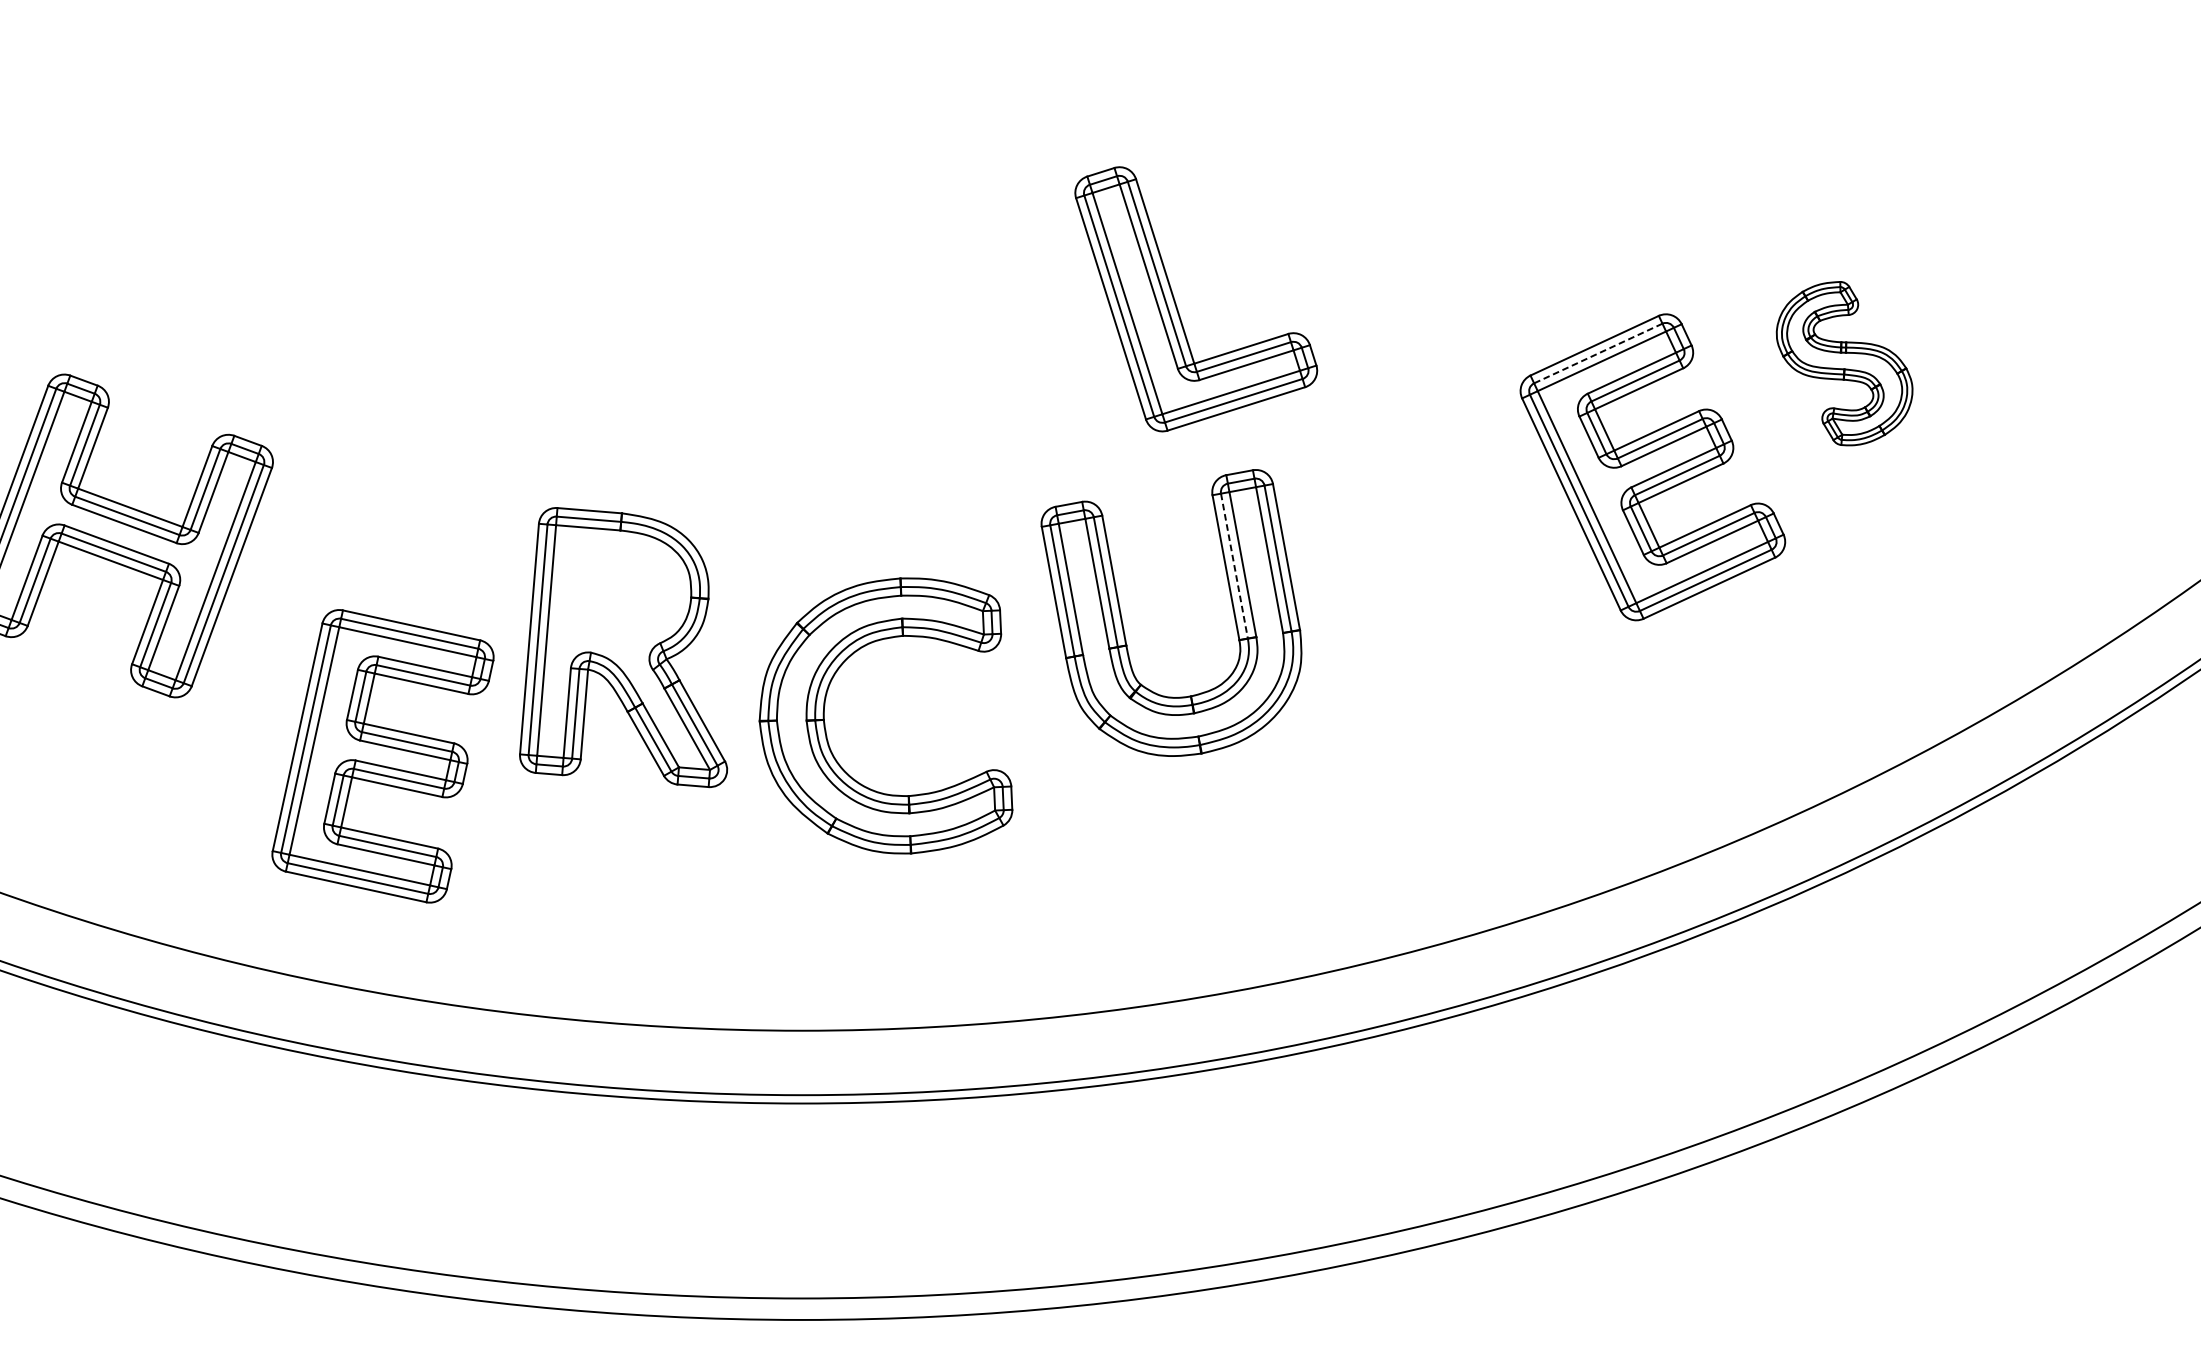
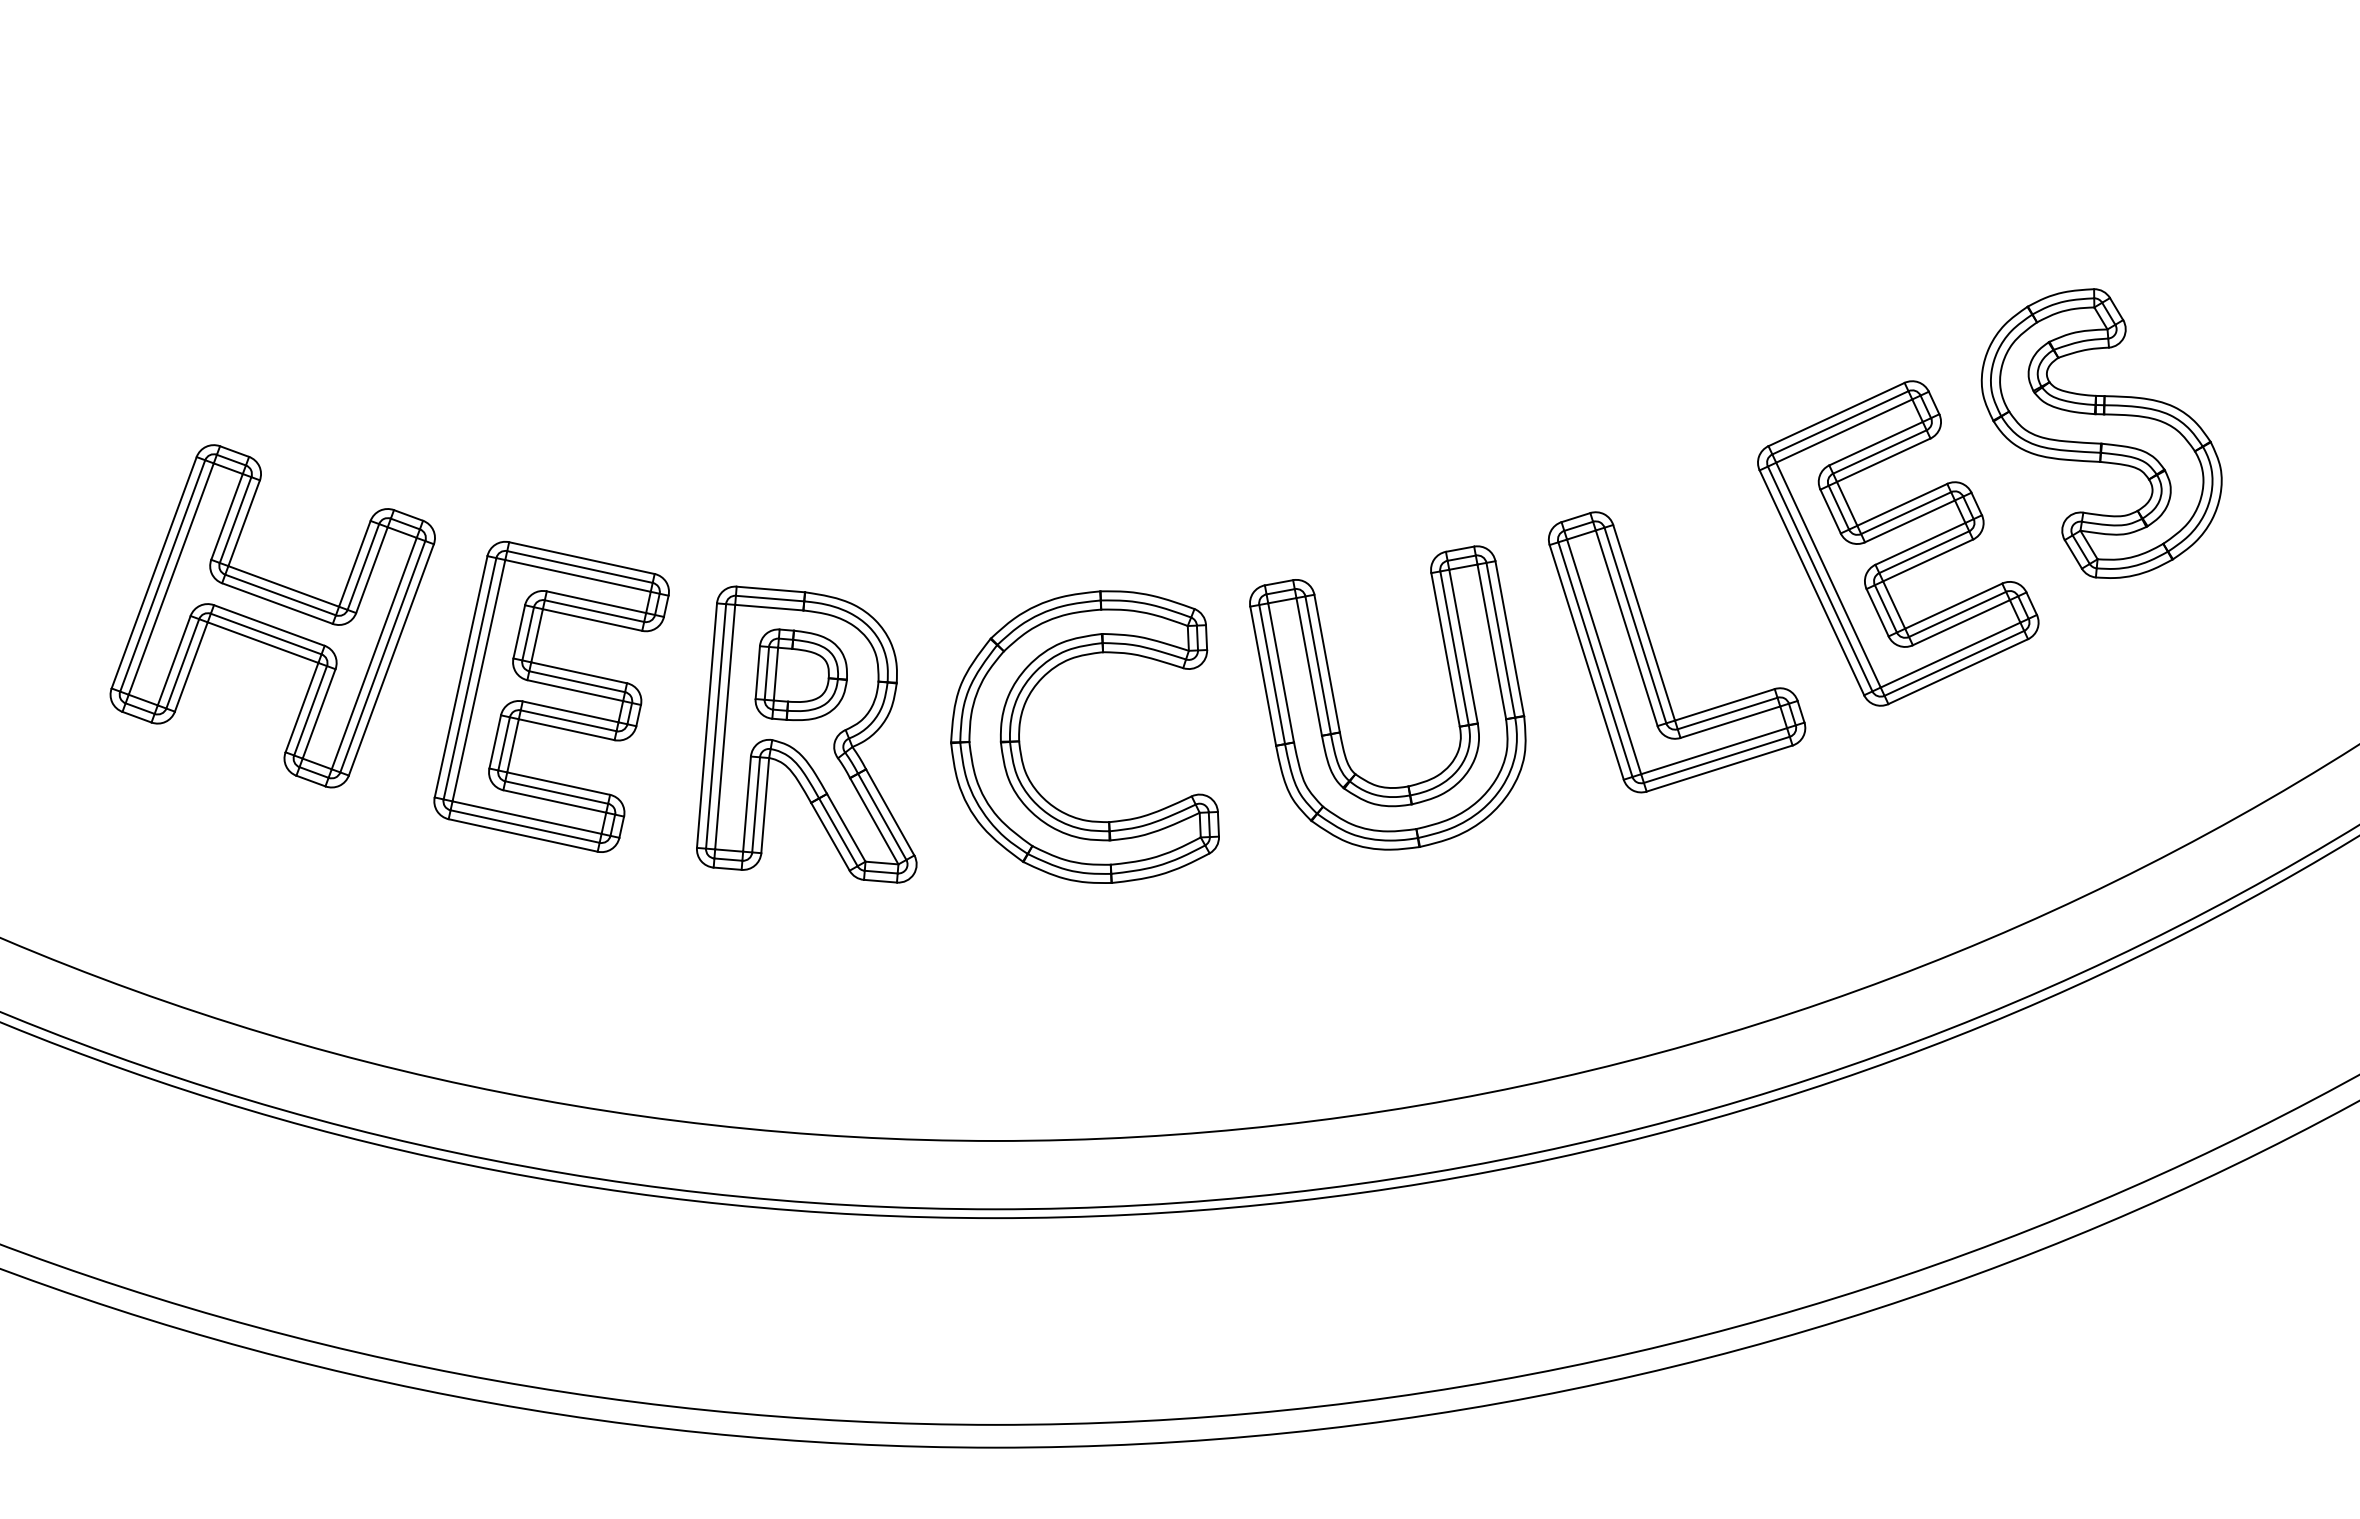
part: (1176, 305) -> (1656, 658), moved
line: (1597, 354) -> (1839, 423), dashed -> solid
part: (1844, 363) -> (2101, 433), size x1.67
line: (1234, 566) -> (1454, 648), dashed -> solid
part: (617, 590) -> (800, 674), added
part: (825, 711) -> (1020, 732), moved
part: (382, 755) -> (551, 696), moved

